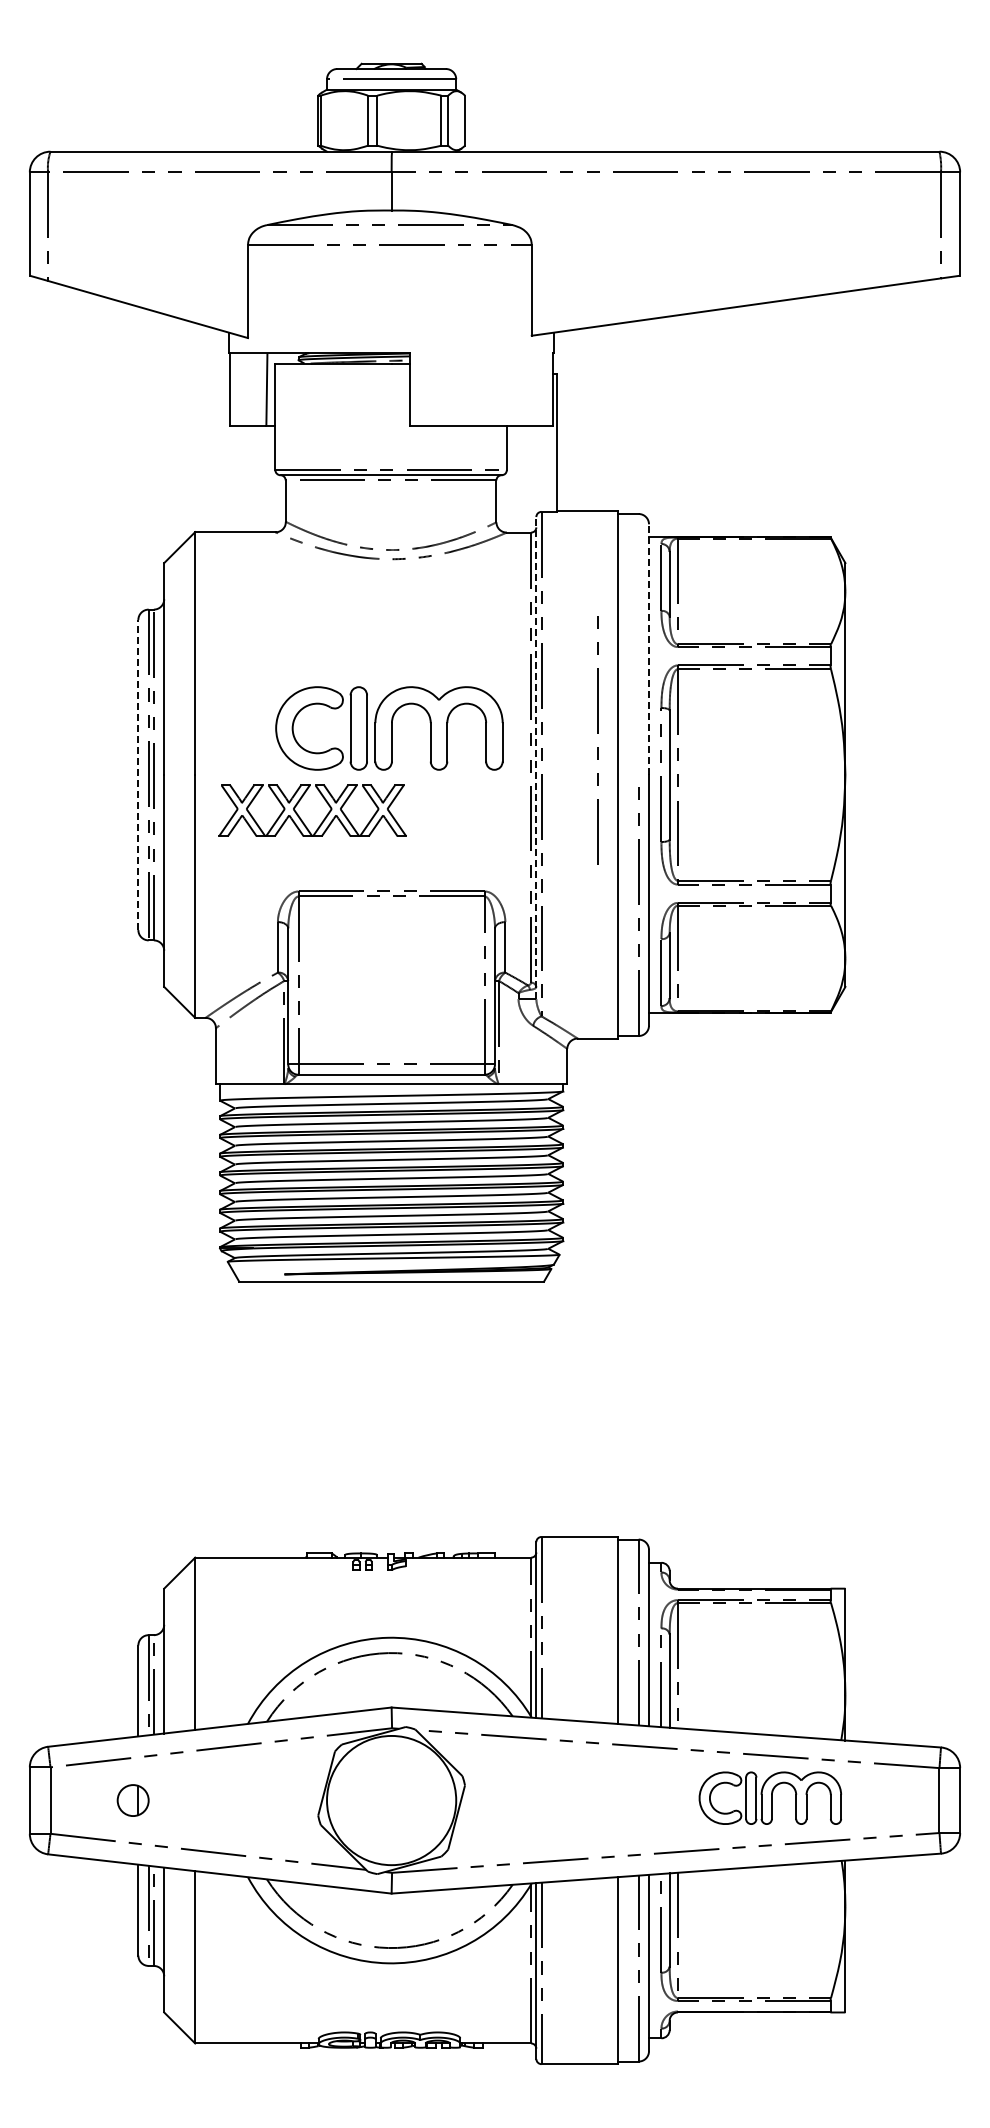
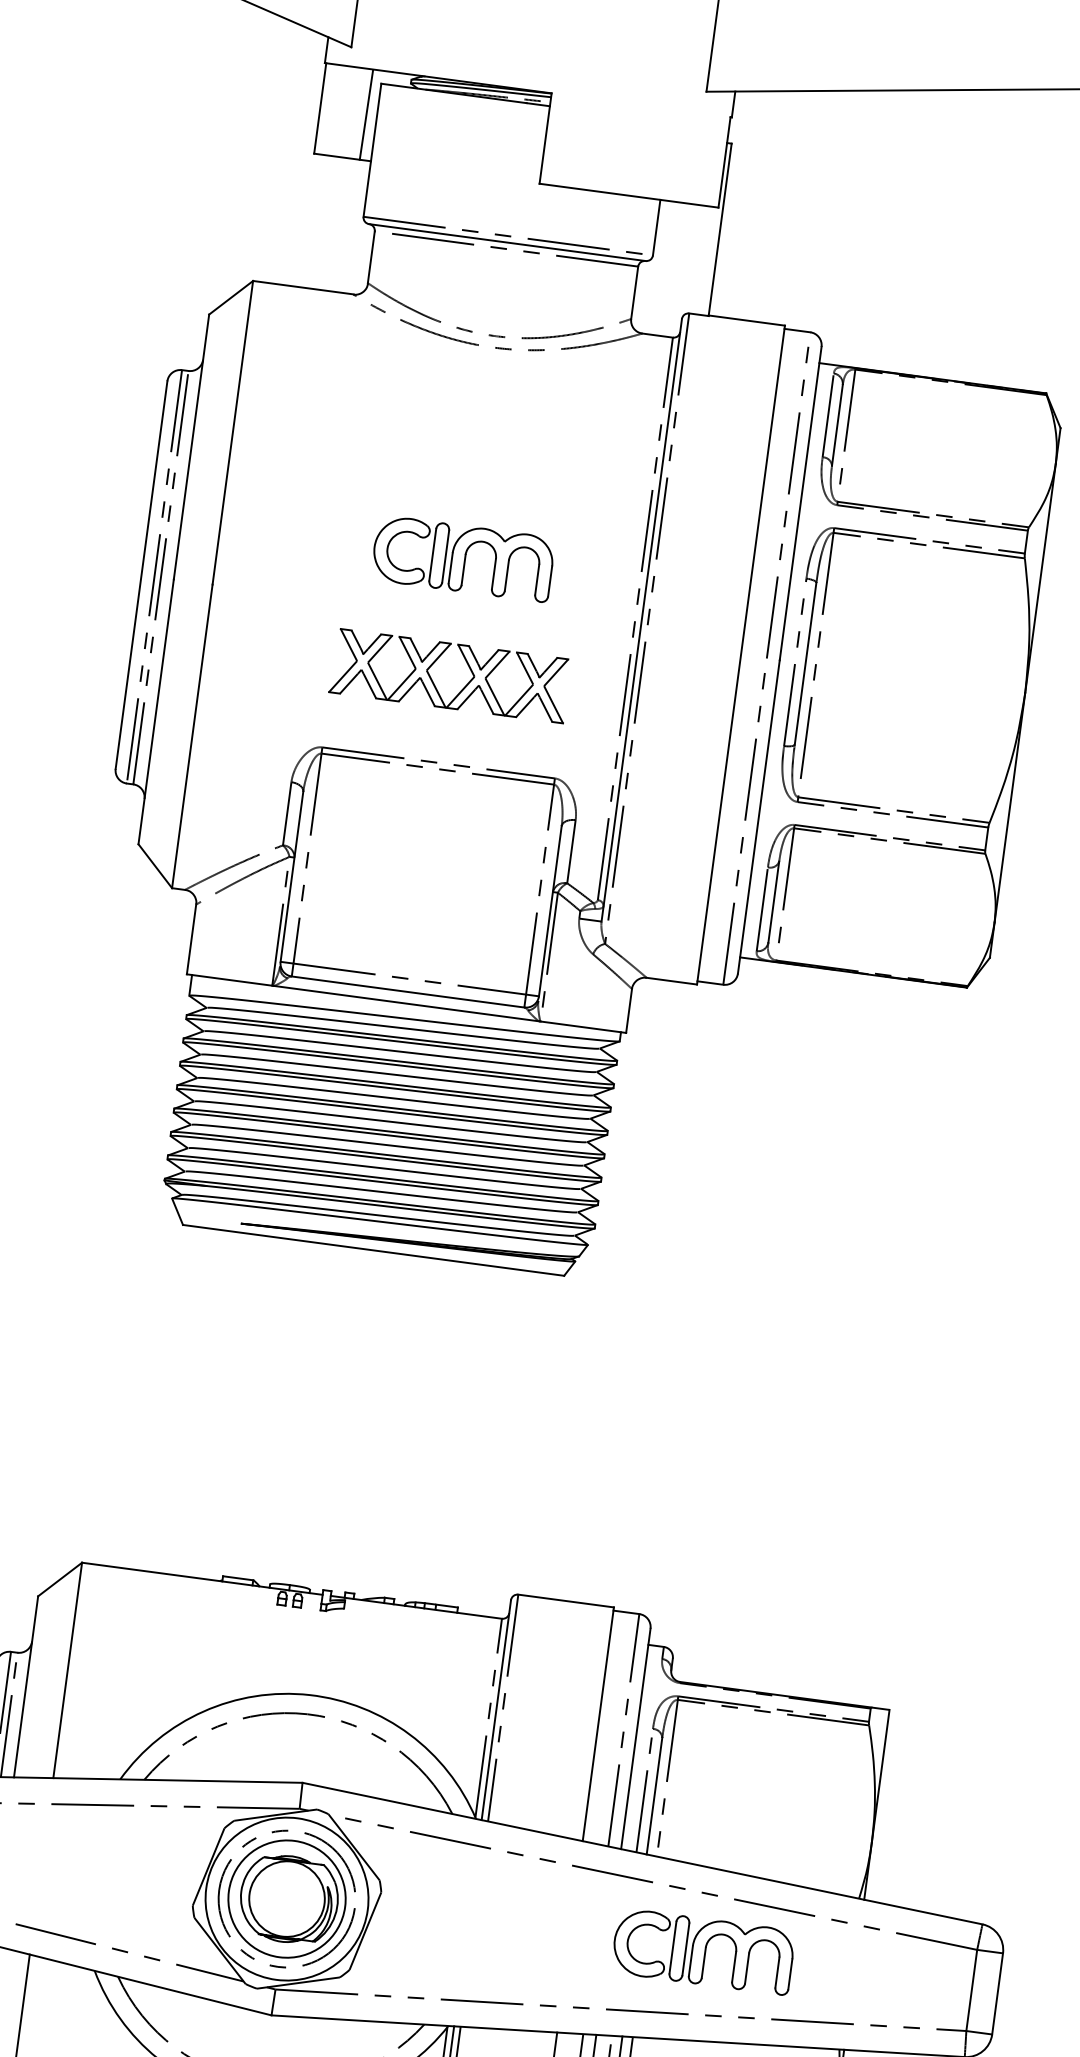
line: (649, 649) -> (801, 503), dashed -> solid
part: (389, 728) -> (463, 558), size x0.62
line: (597, 733) -> (788, 494), moved
line: (536, 757) -> (642, 619), dashed -> solid
line: (138, 774) -> (141, 574), dashed -> solid
part: (301, 818) -> (435, 683), moved
part: (769, 1797) -> (702, 1950), moved
part: (391, 1800) -> (286, 1898), added

